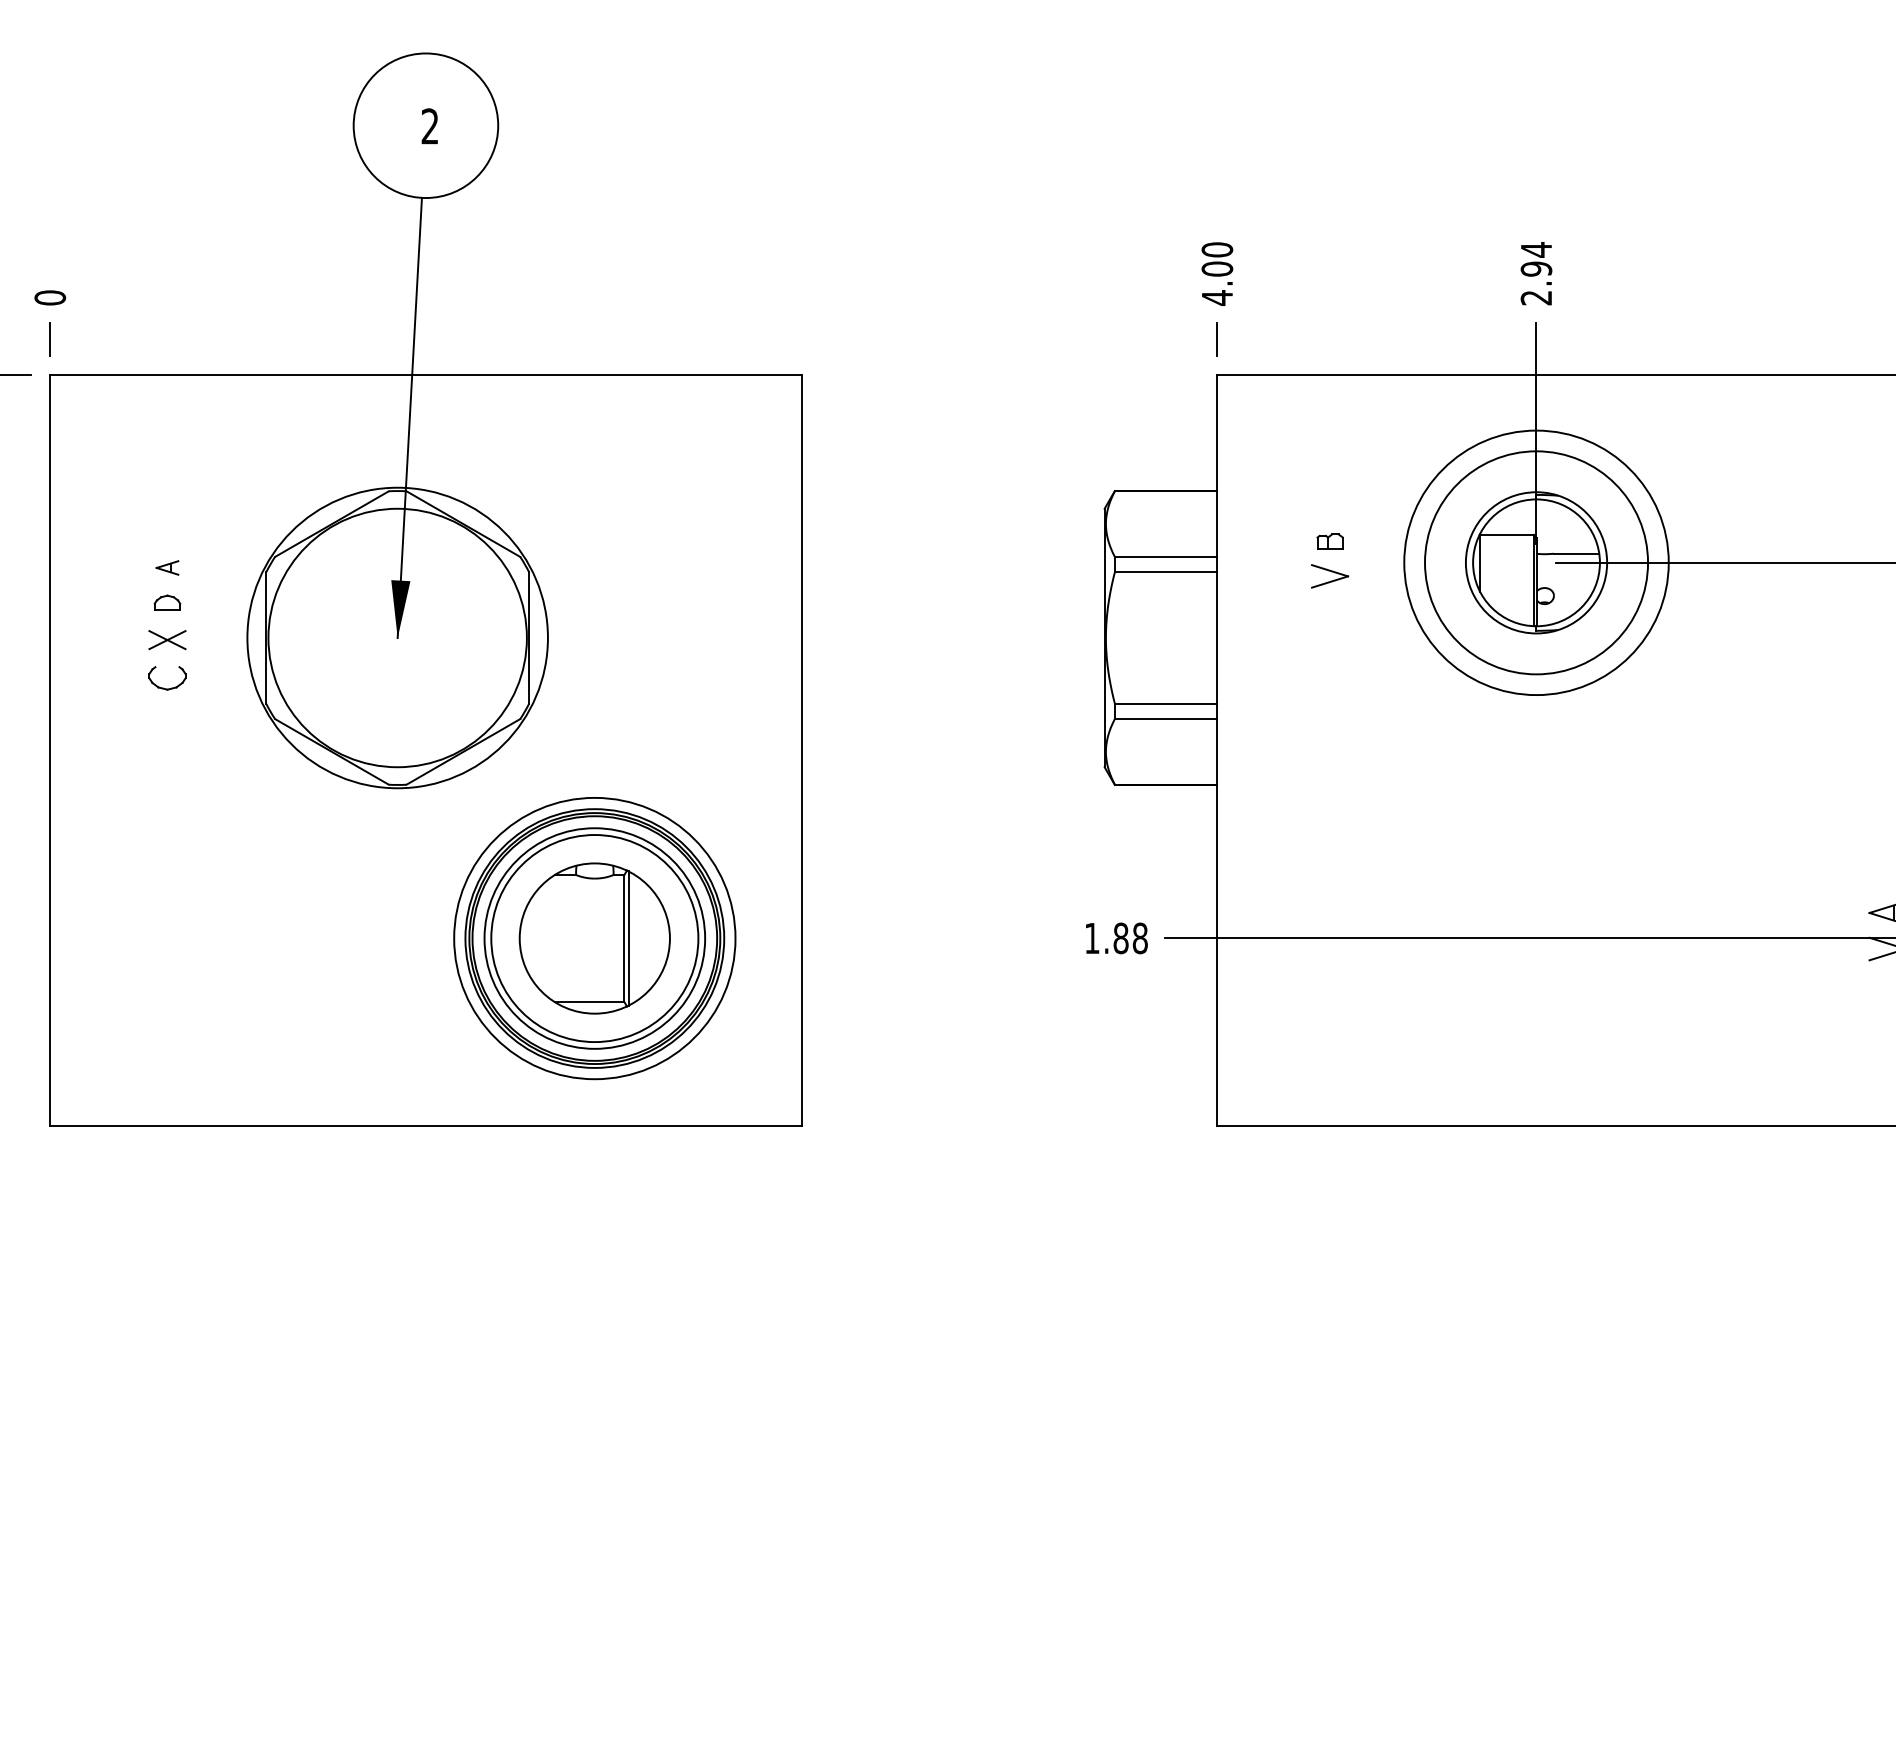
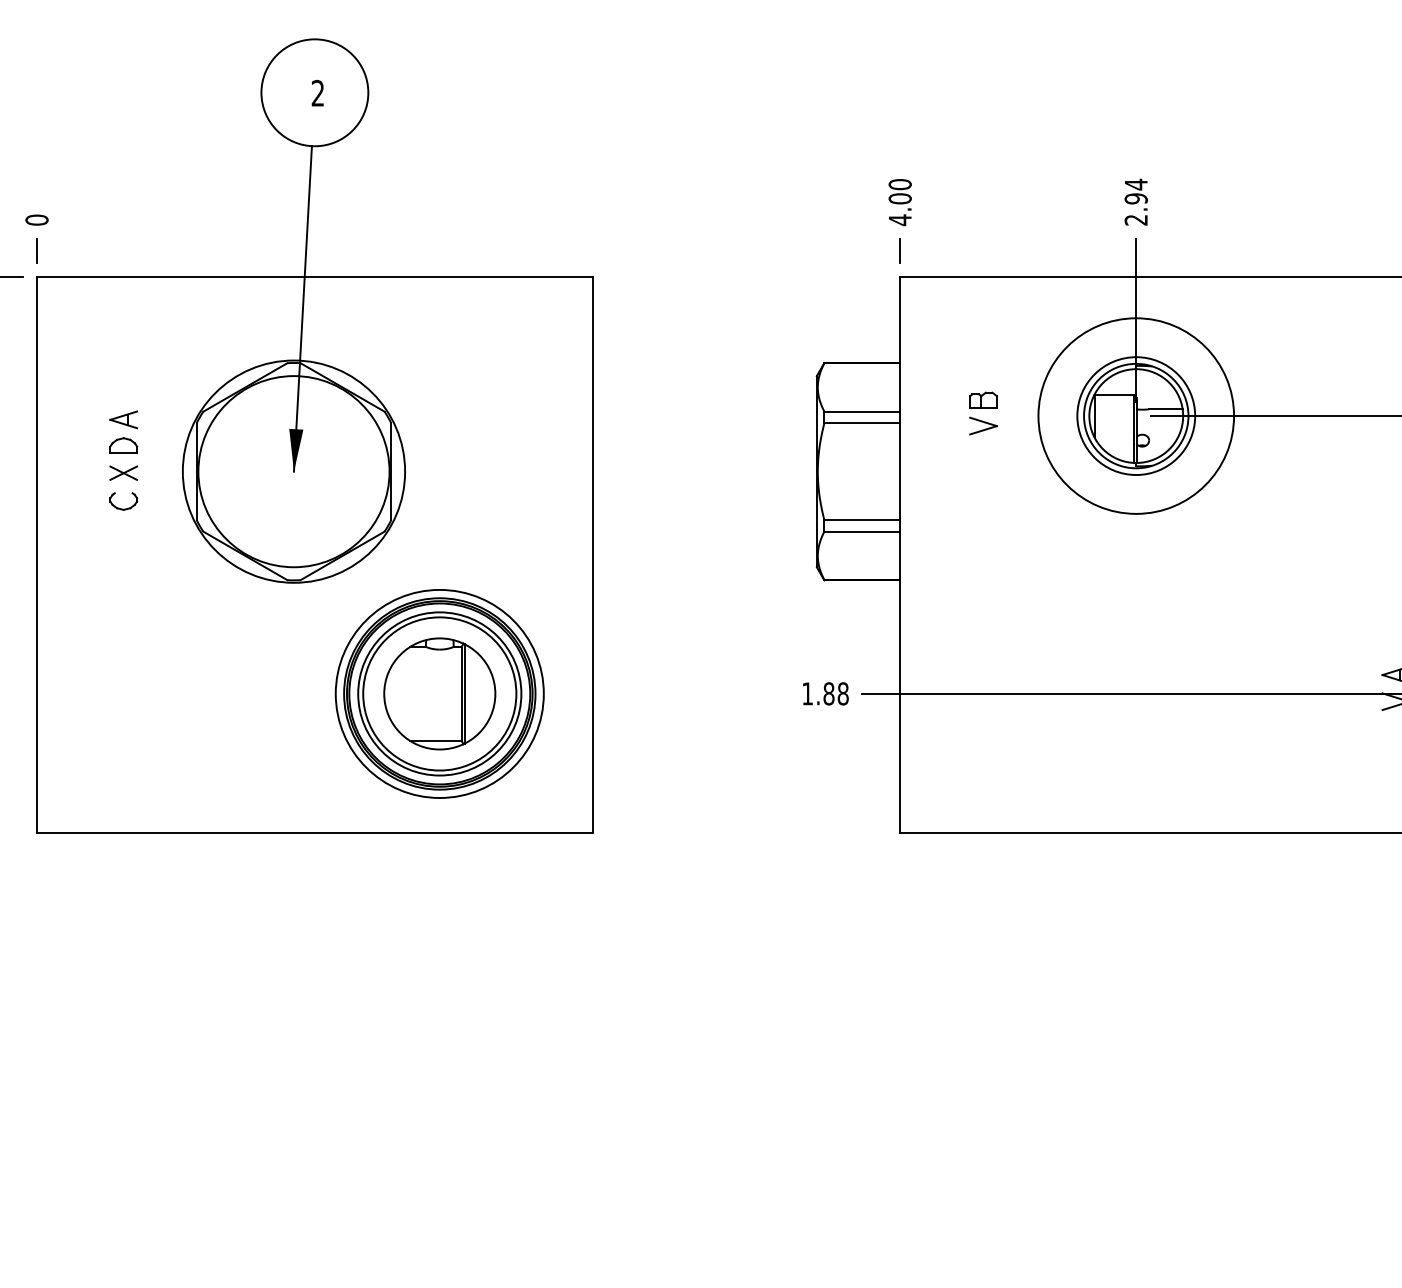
part: (1330, 541) -> (983, 400), size x1.43
circle: (1536, 562) -> (1136, 415), size x0.71
part: (167, 567) -> (123, 419), size x1.67
part: (167, 602) -> (123, 445), size x1.43

